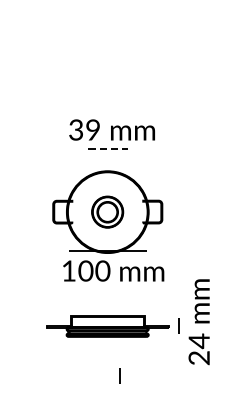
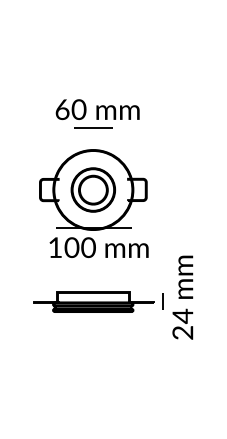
text: (84, 129) -> (70, 109), 39 -> 60
line: (108, 149) -> (94, 128), dashed -> solid
part: (106, 211) -> (92, 189), size x1.43
line: (119, 376) -> (104, 350), removed

